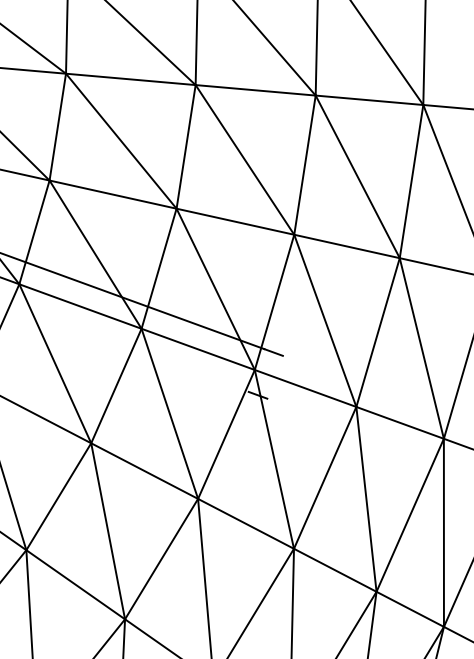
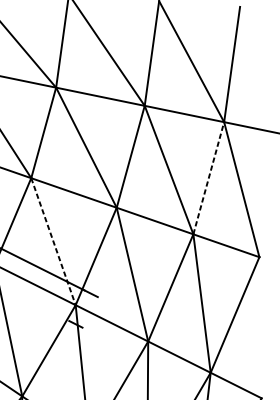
line: (411, 181) -> (208, 178), solid -> dashed
line: (215, 289) -> (53, 241), solid -> dashed

